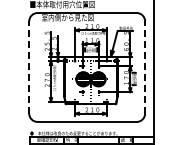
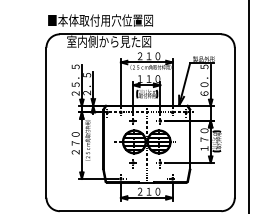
line: (29, 66) -> (46, 121), dashed -> solid
line: (145, 66) -> (235, 121), dashed -> solid

